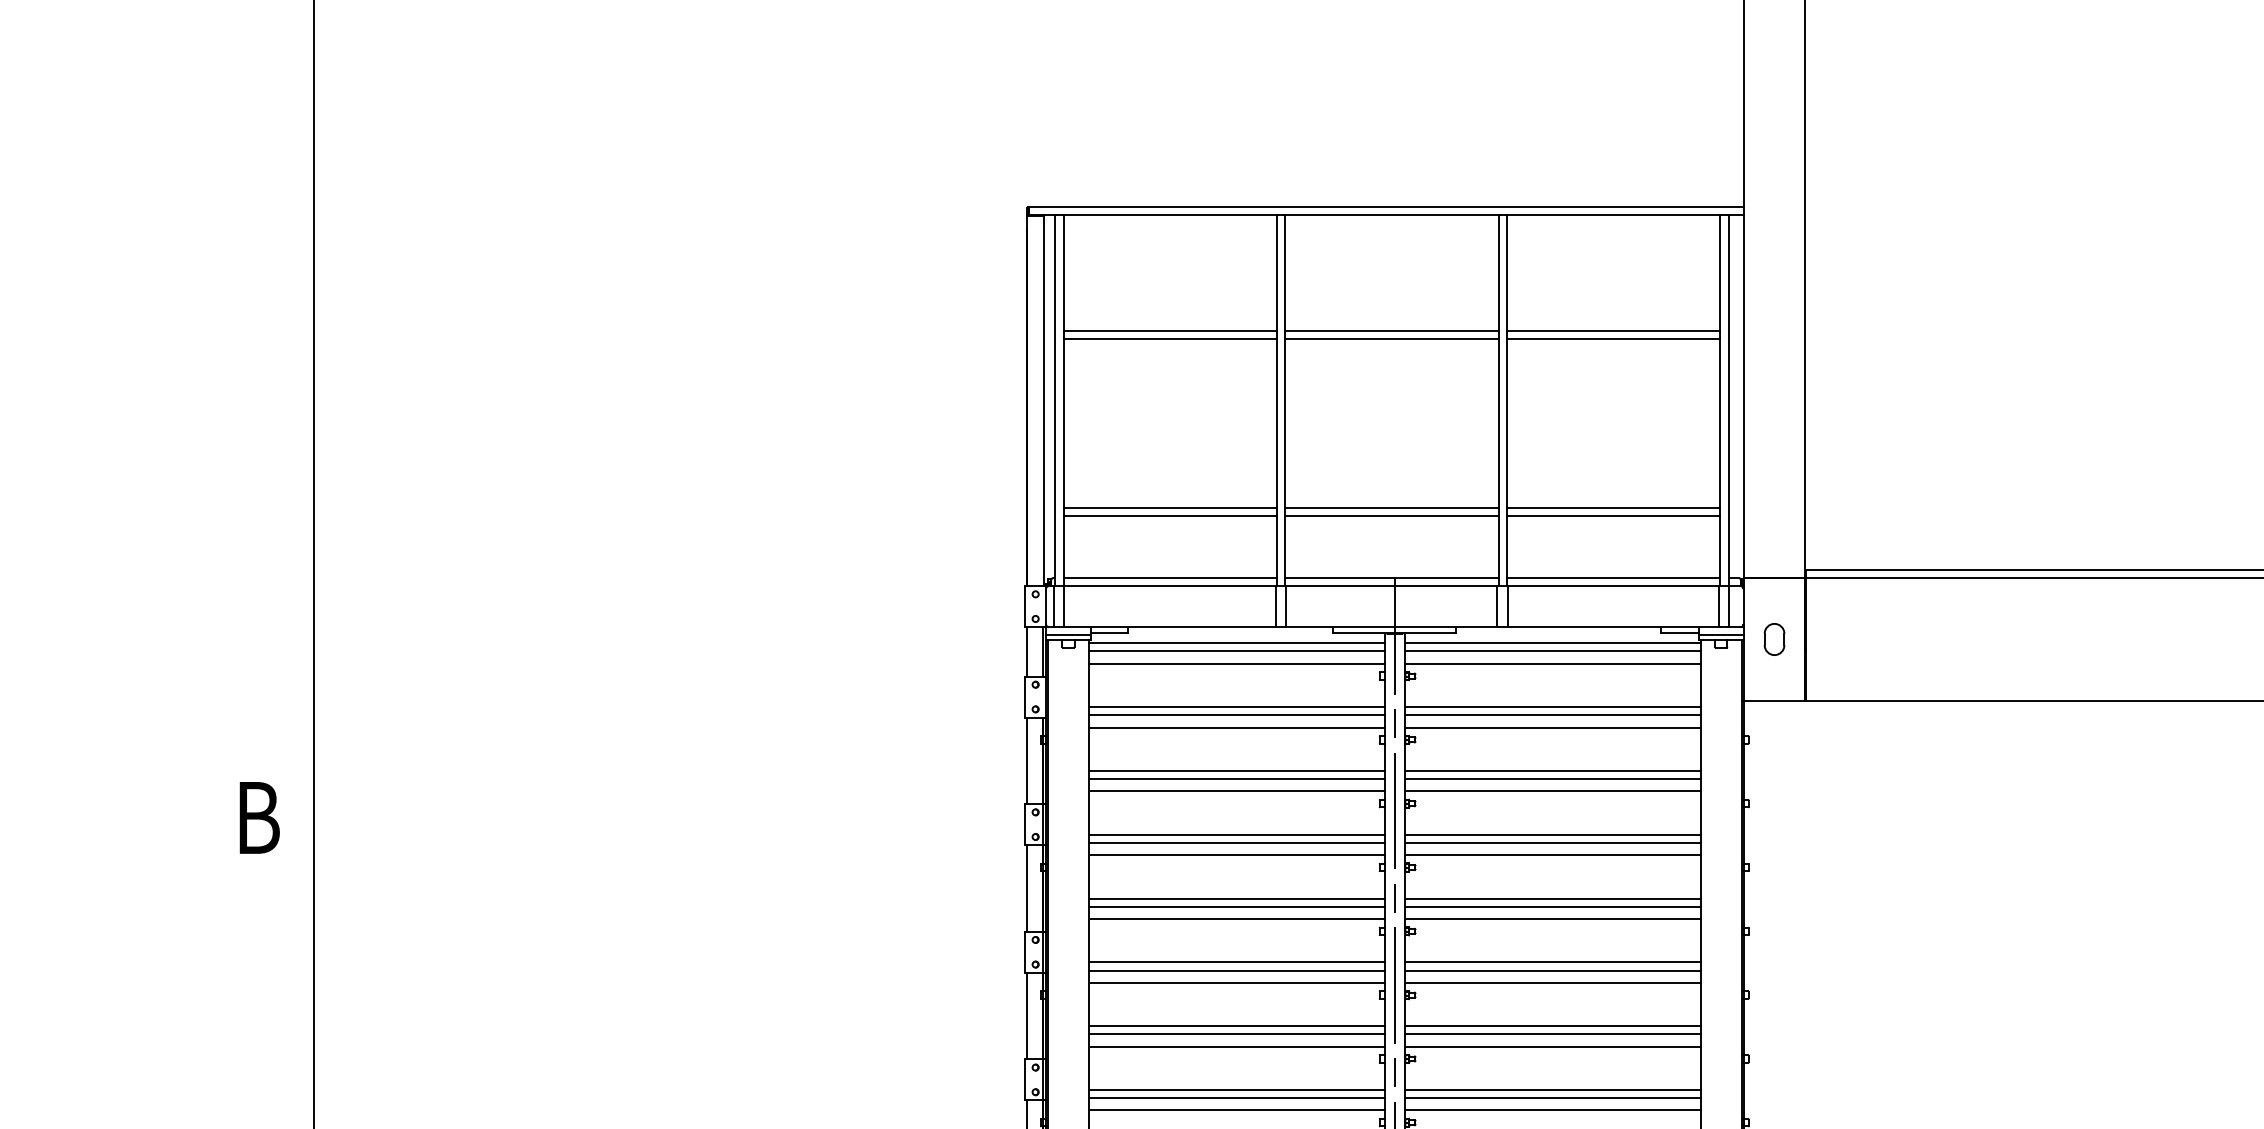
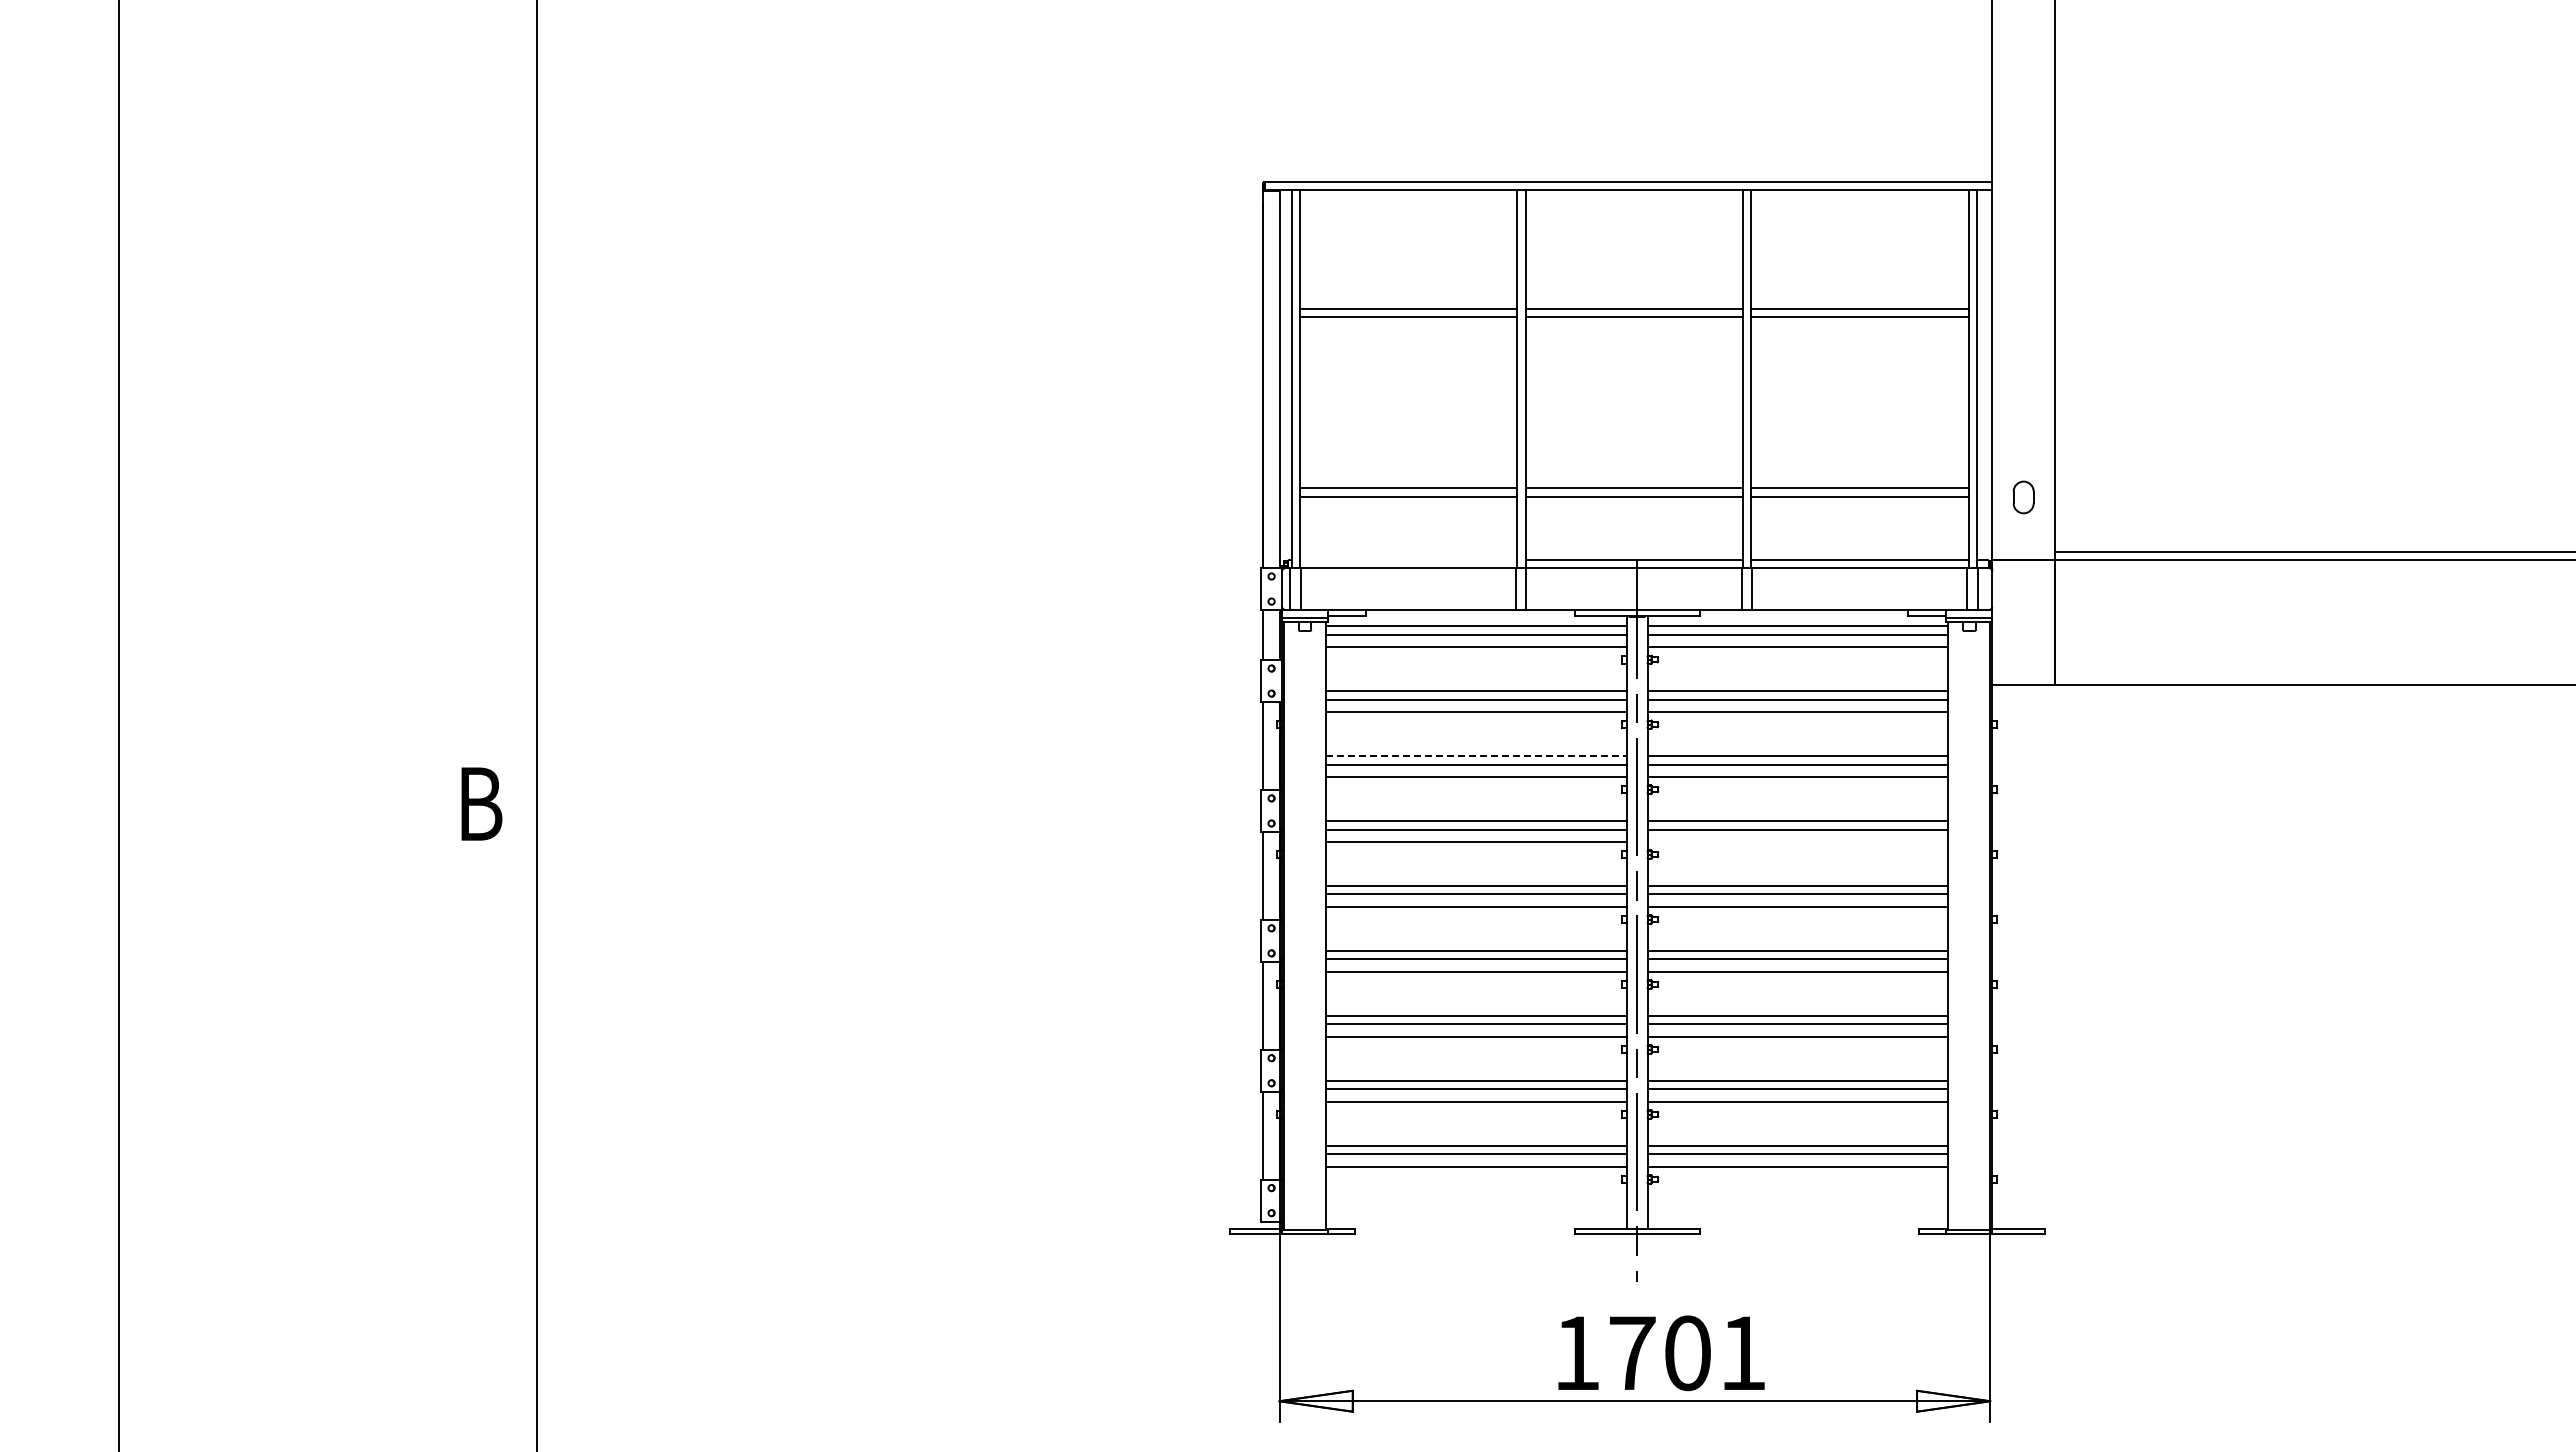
line: (1170, 577) -> (1408, 559), removed
part: (1774, 639) -> (2023, 497), moved
line: (1236, 771) -> (1476, 756), solid -> dashed
line: (1552, 855) -> (1797, 842), removed

